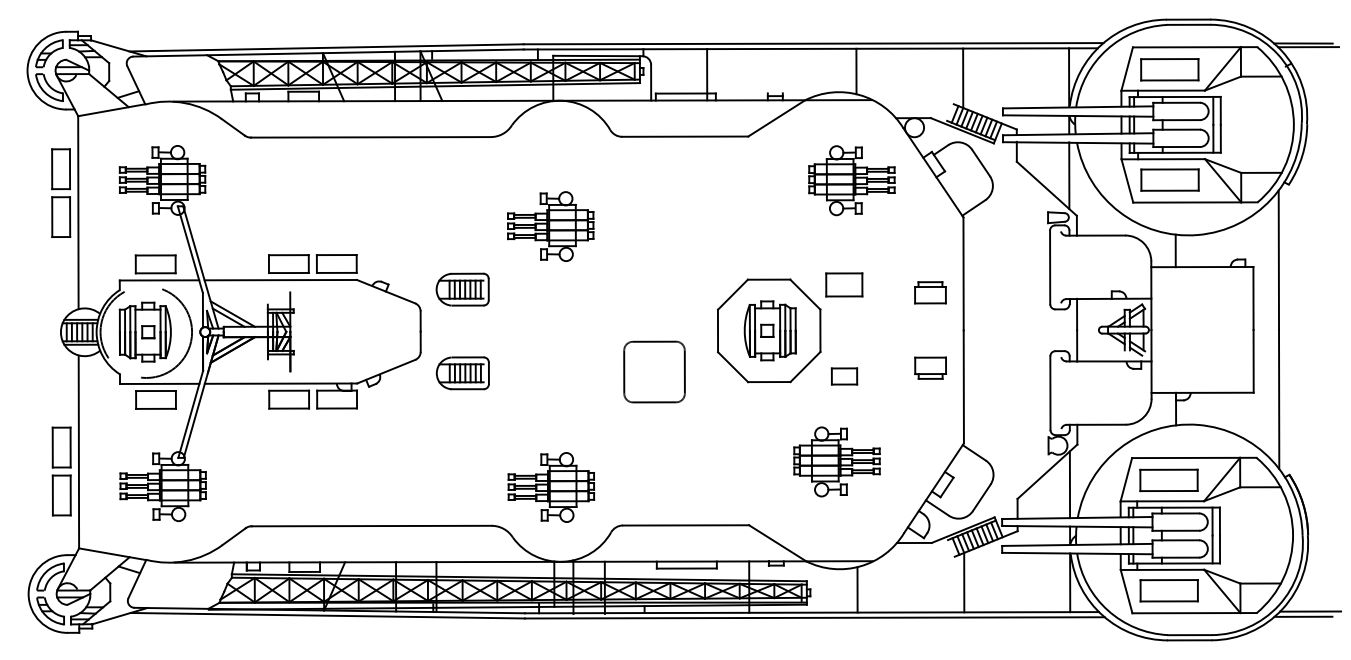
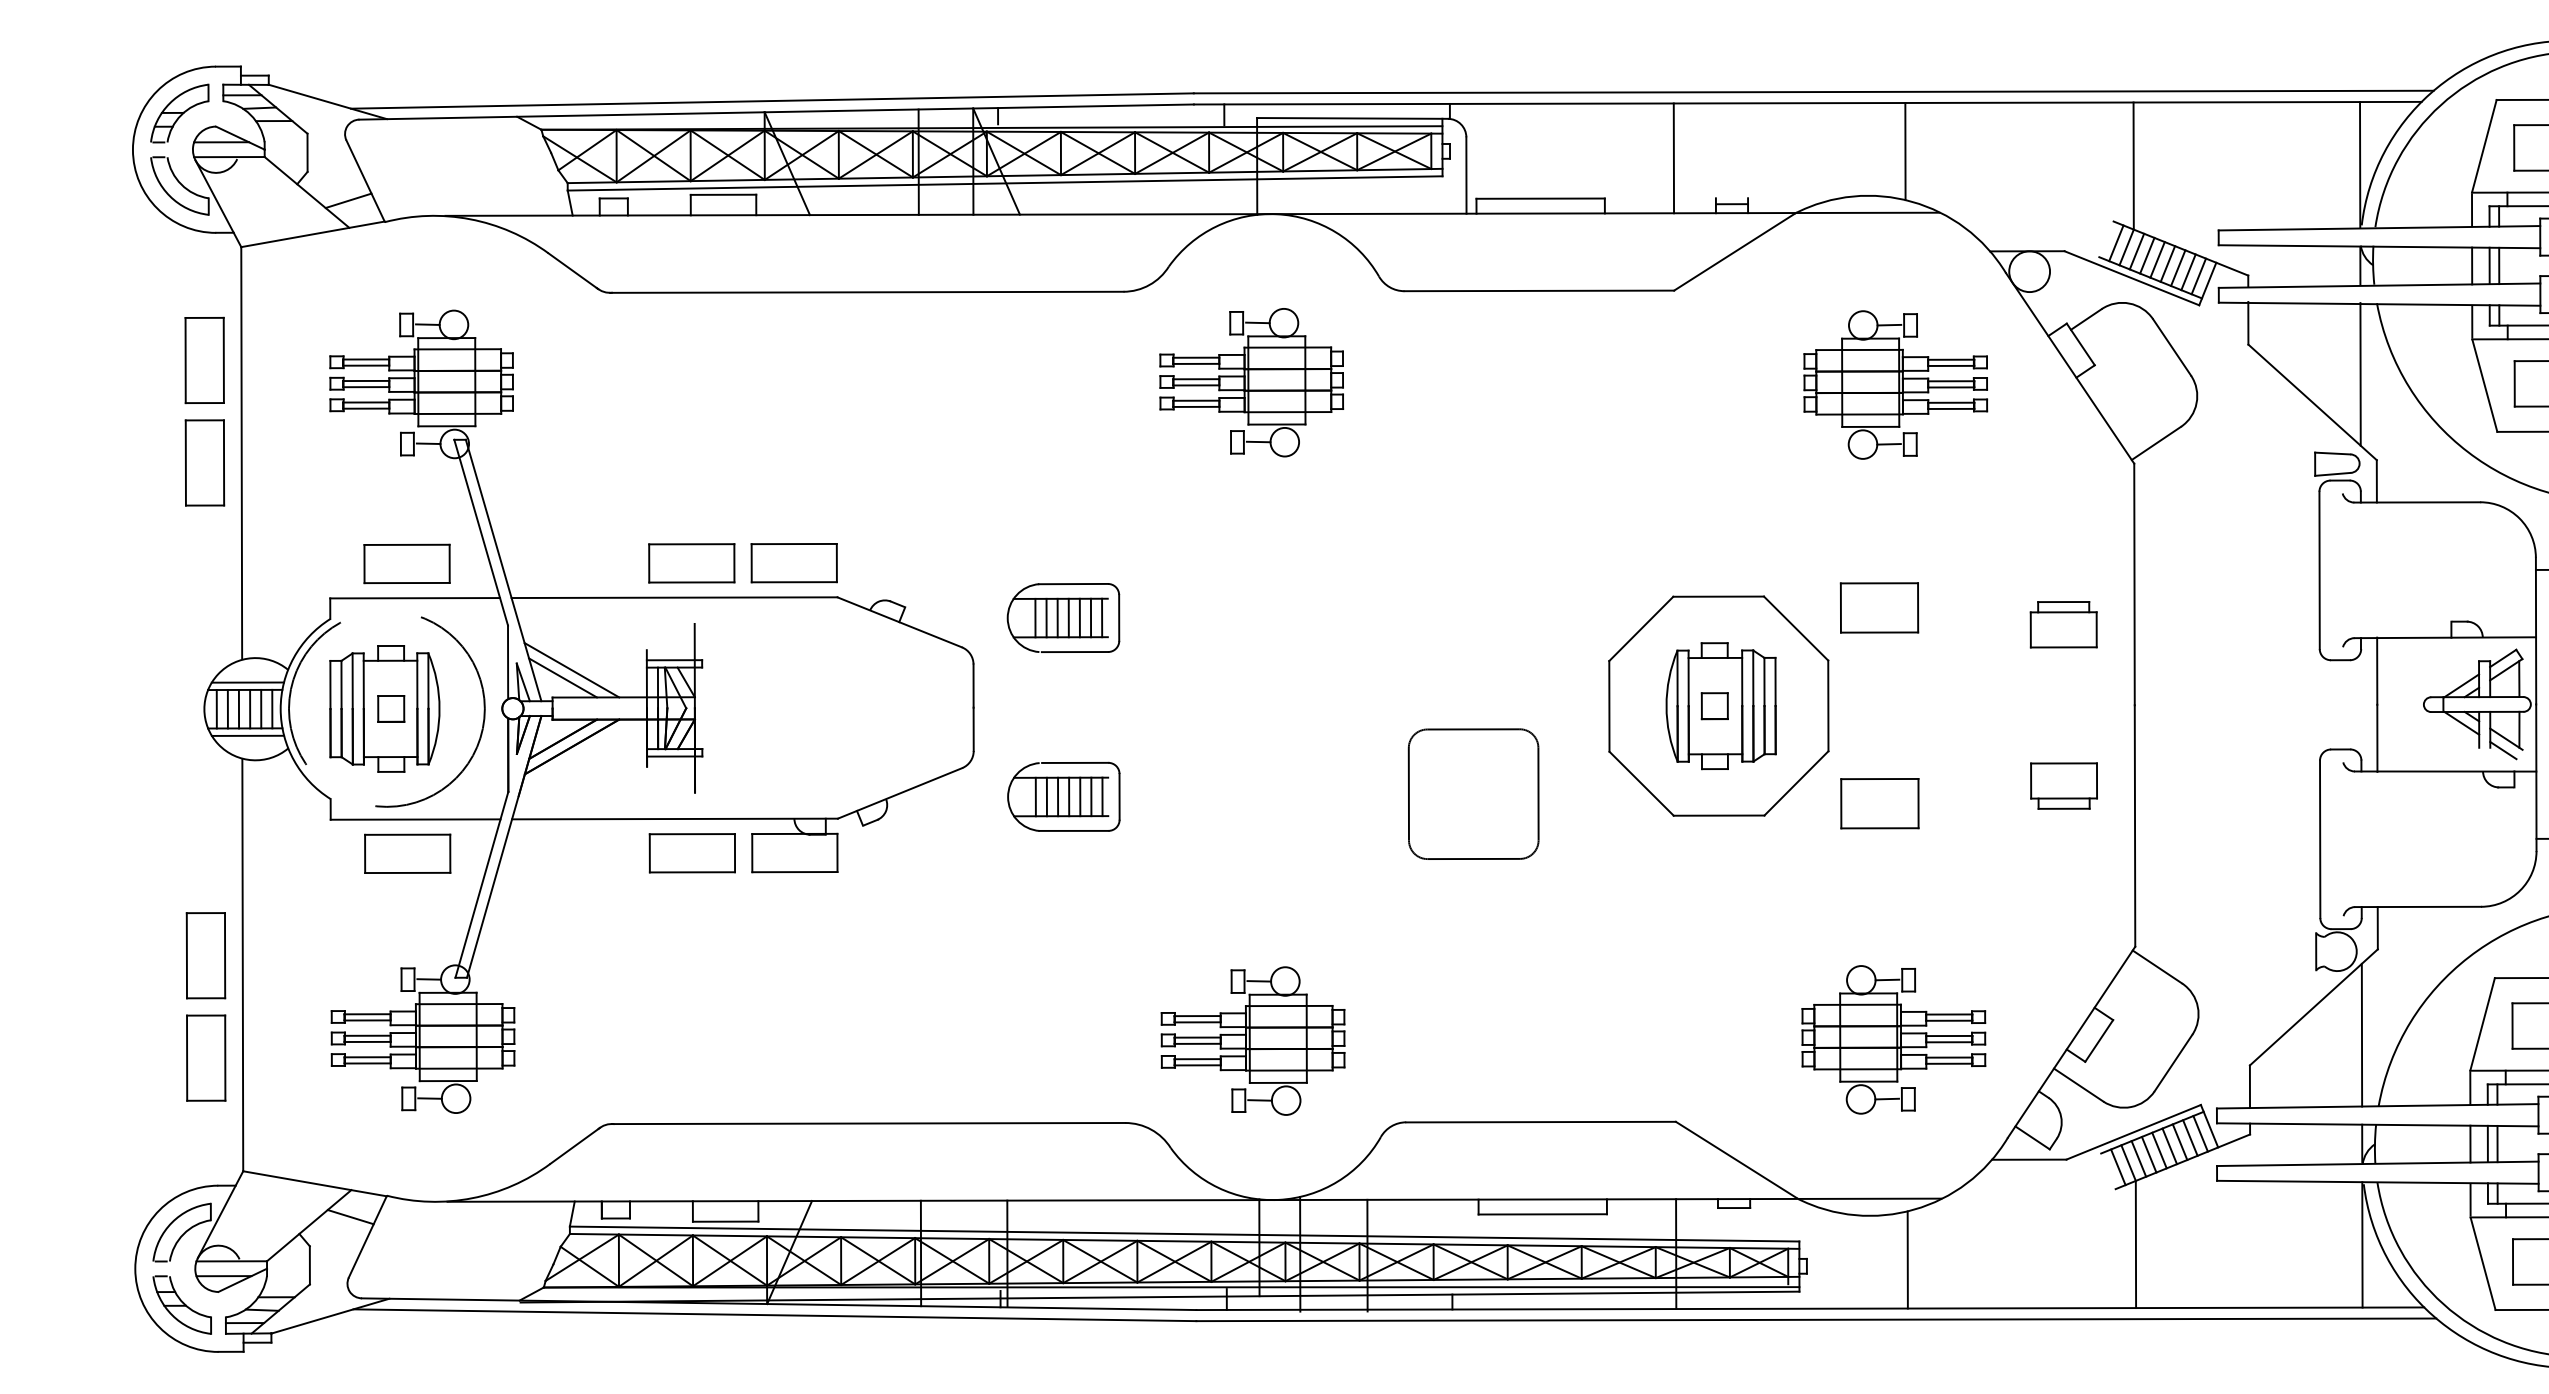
line: (707, 74) -> (1674, 157), moved
part: (550, 226) -> (1251, 382), moved
part: (844, 376) -> (1879, 803), size x1.43
part: (836, 461) -> (1892, 1038), moved

